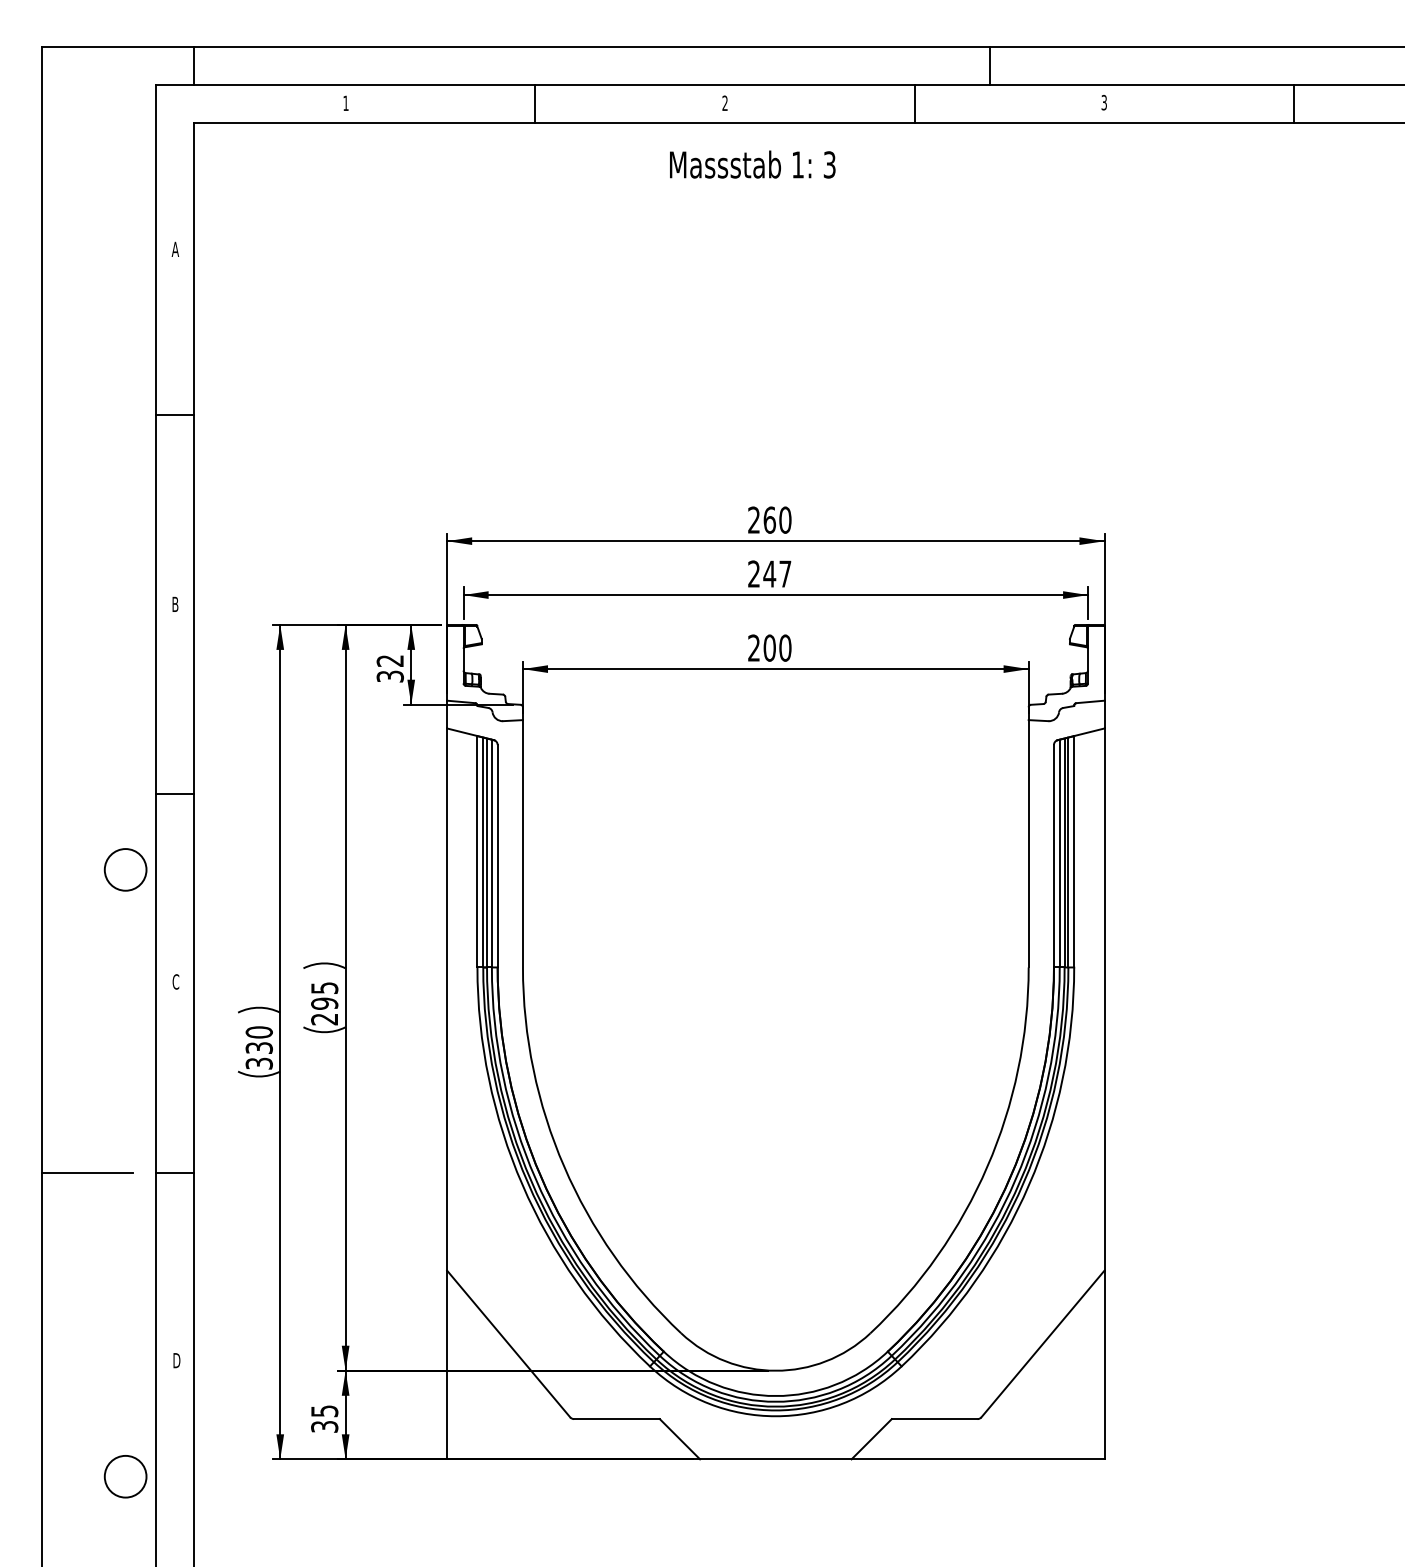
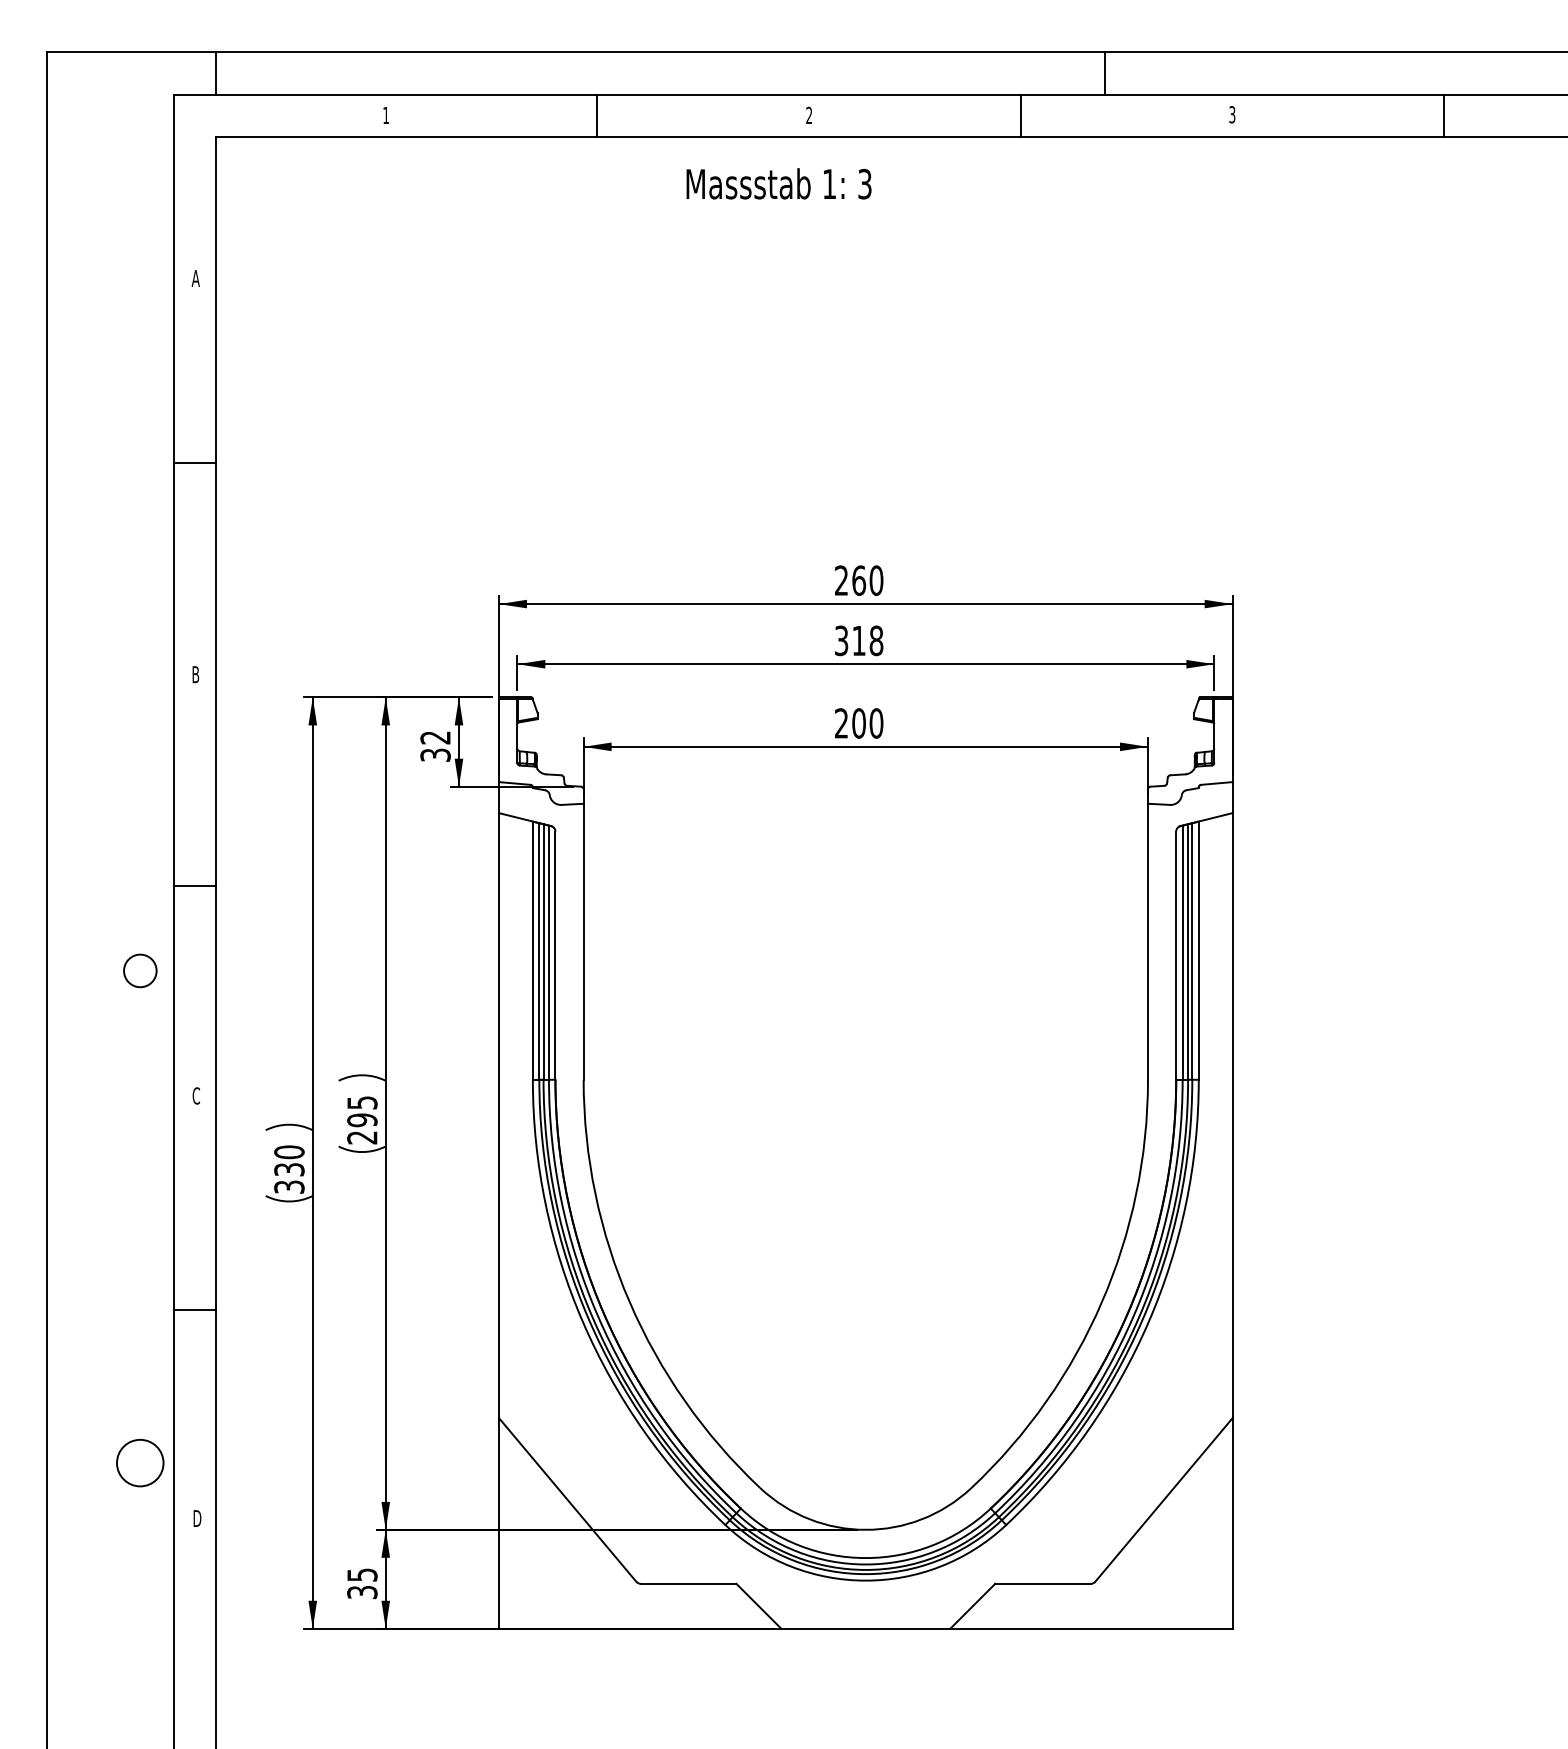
text: (752, 164) -> (778, 183), moved
text: (770, 573) -> (859, 640), 247 -> 318
circle: (125, 869) -> (140, 970), size x0.7
line: (87, 1173) -> (97, 1309), removed
circle: (125, 1476) -> (140, 1462), moved

